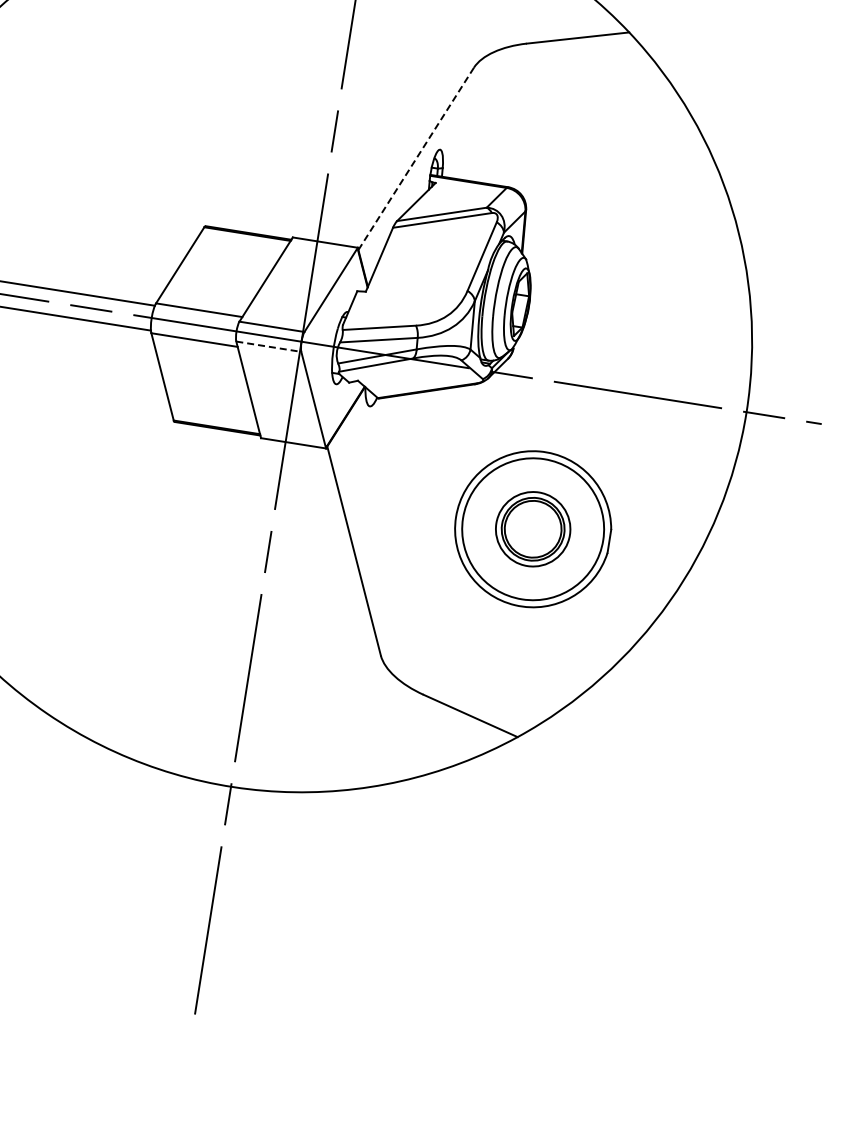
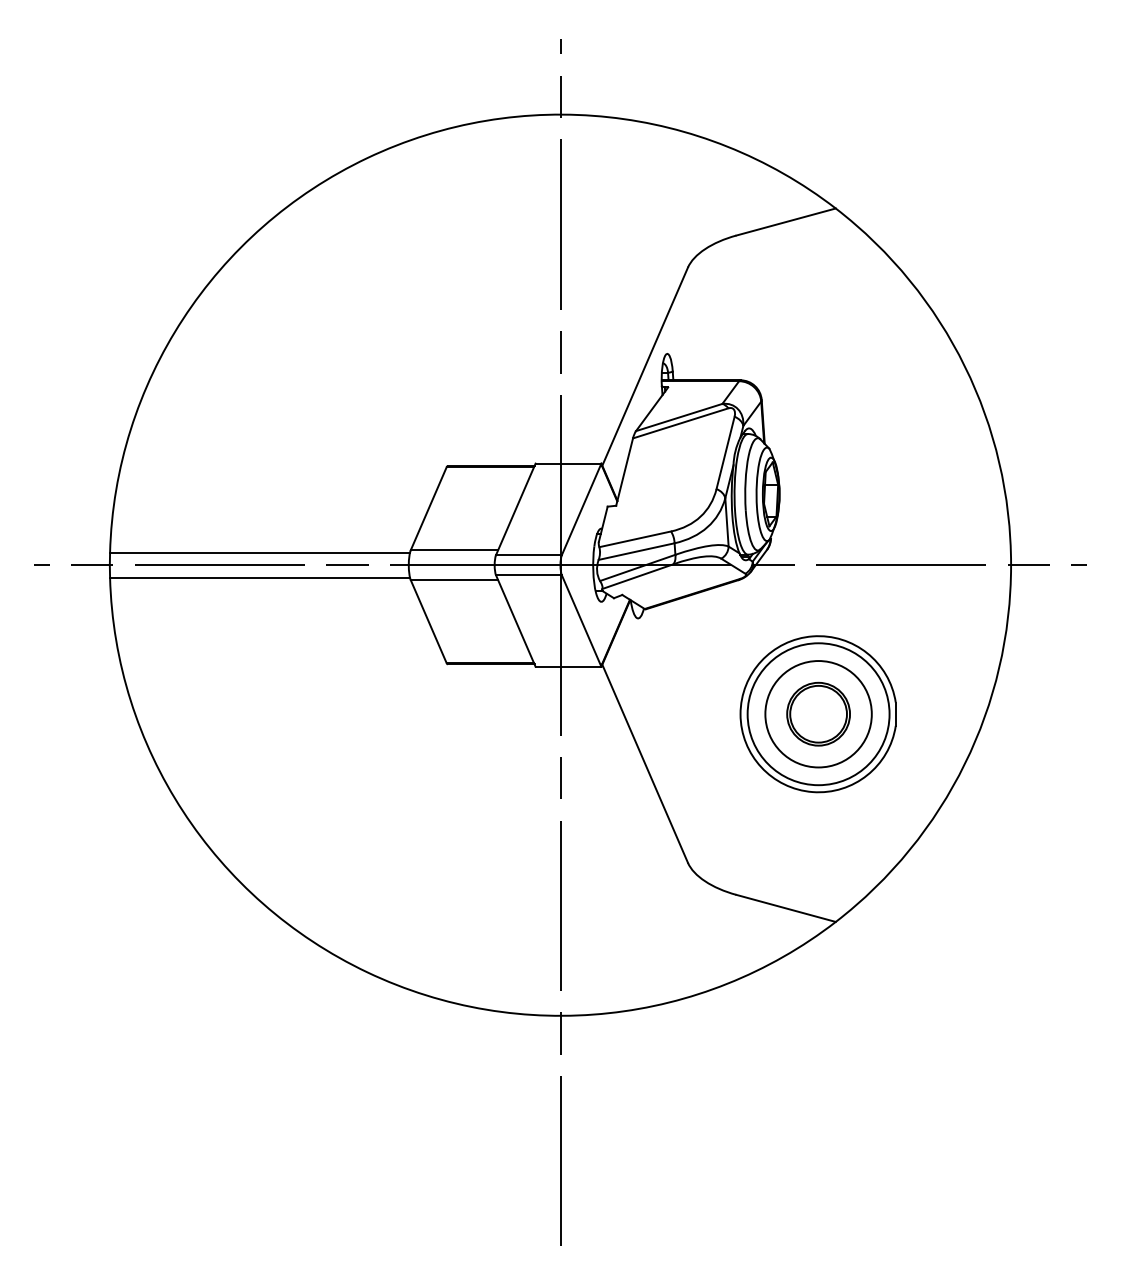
line: (415, 159) -> (644, 367), dashed -> solid
line: (268, 346) -> (528, 575), dashed -> solid
circle: (533, 529) -> (818, 714), size x1.43

